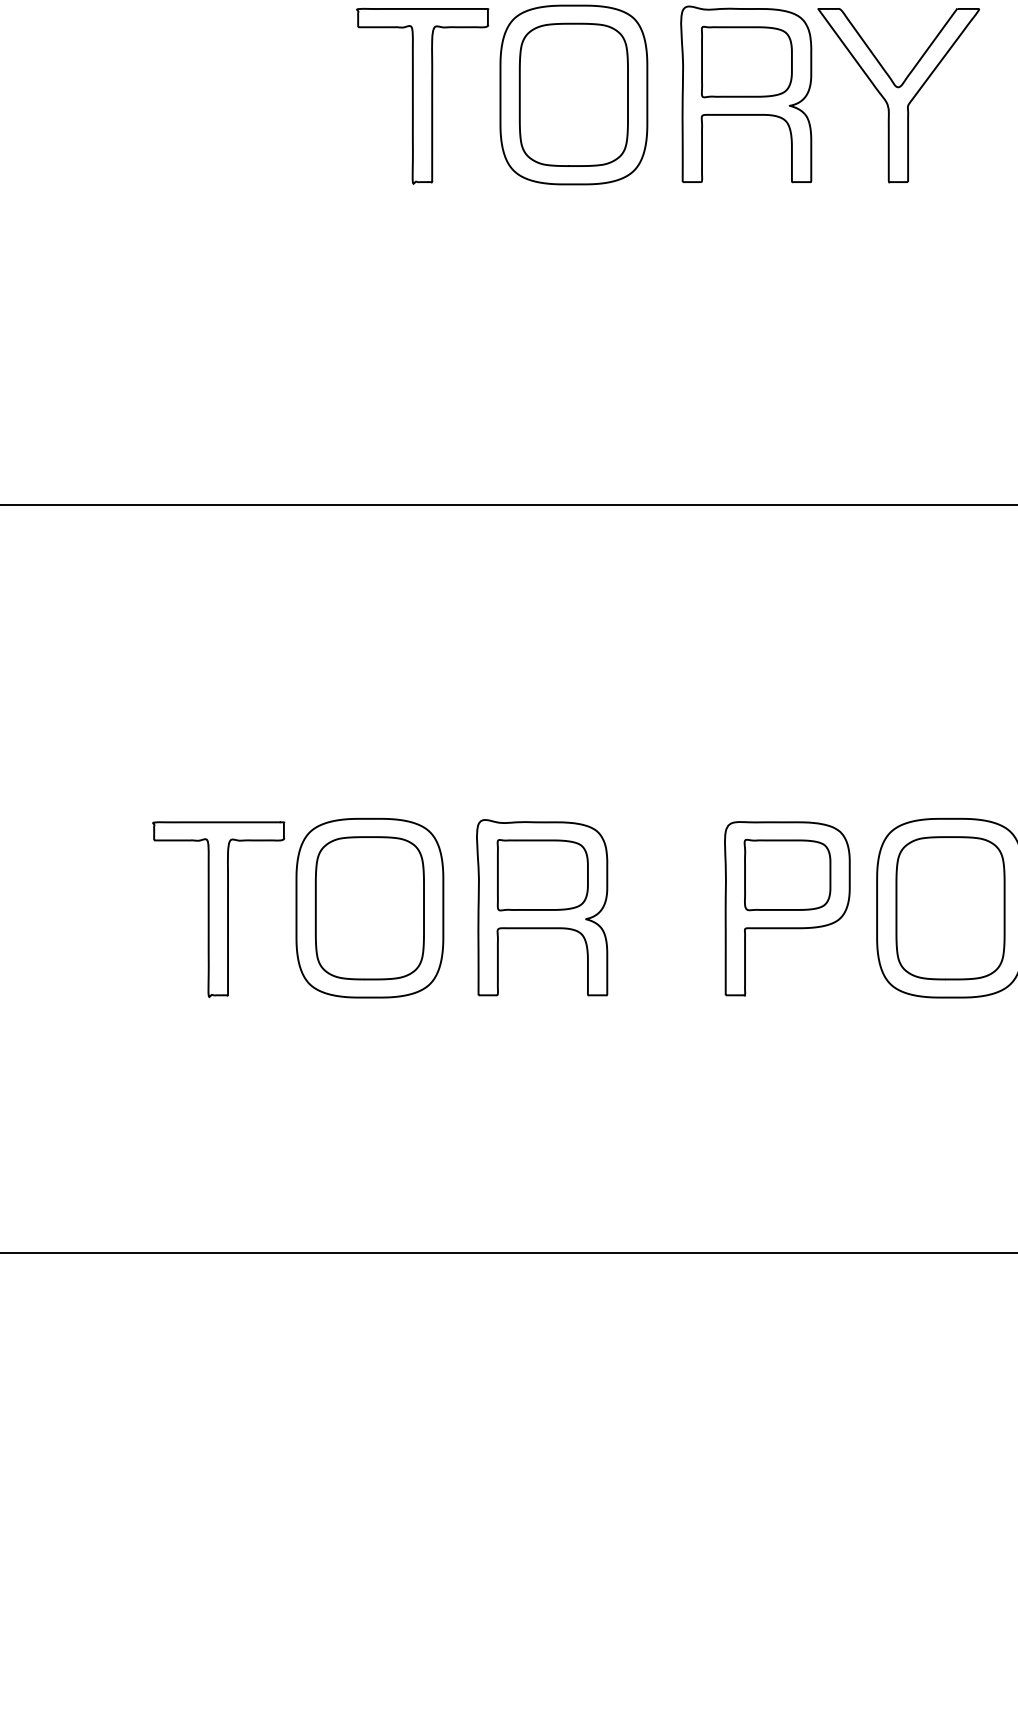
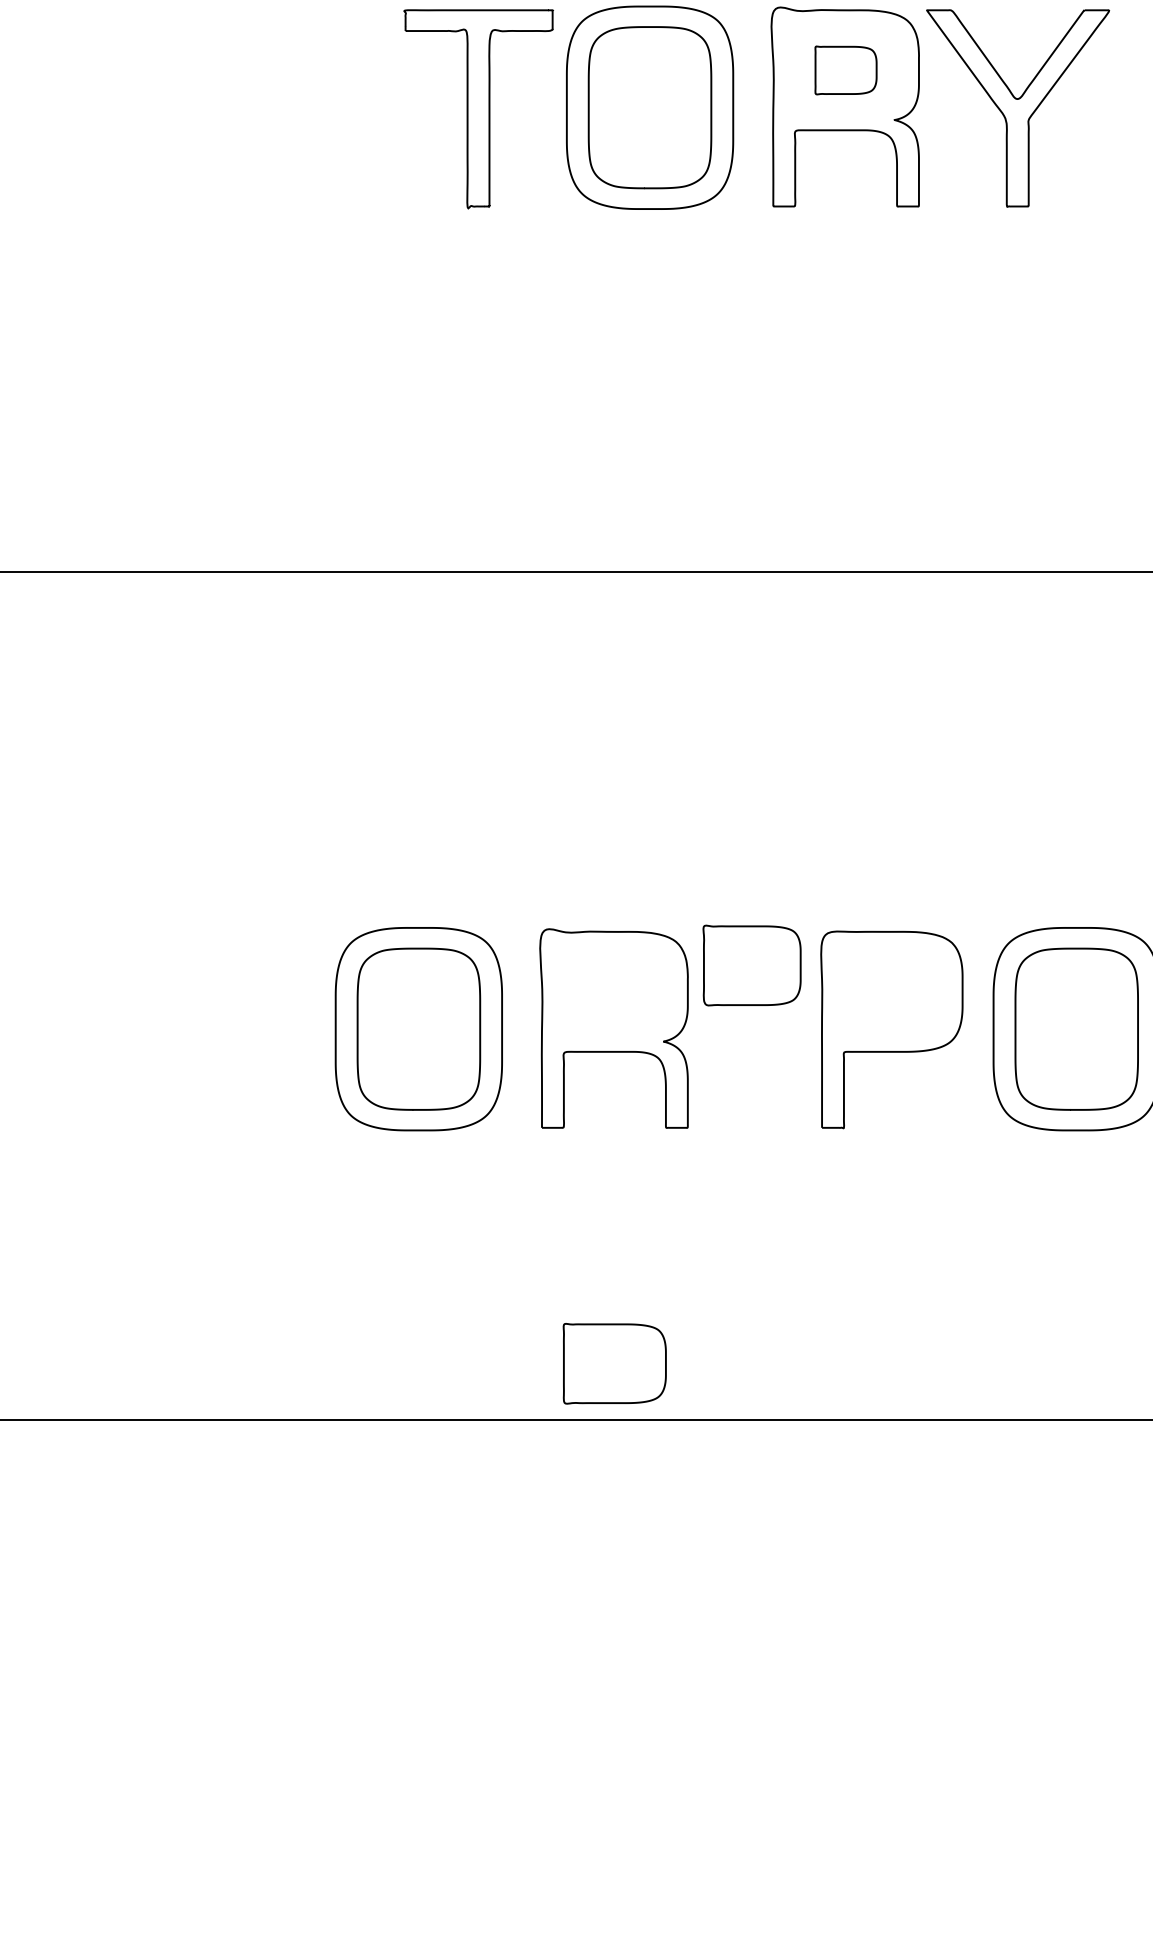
part: (746, 62) -> (845, 70), size x0.6
part: (542, 874) -> (614, 1363), moved
part: (787, 874) -> (751, 965), moved
part: (218, 909) -> (247, 1030), removed

